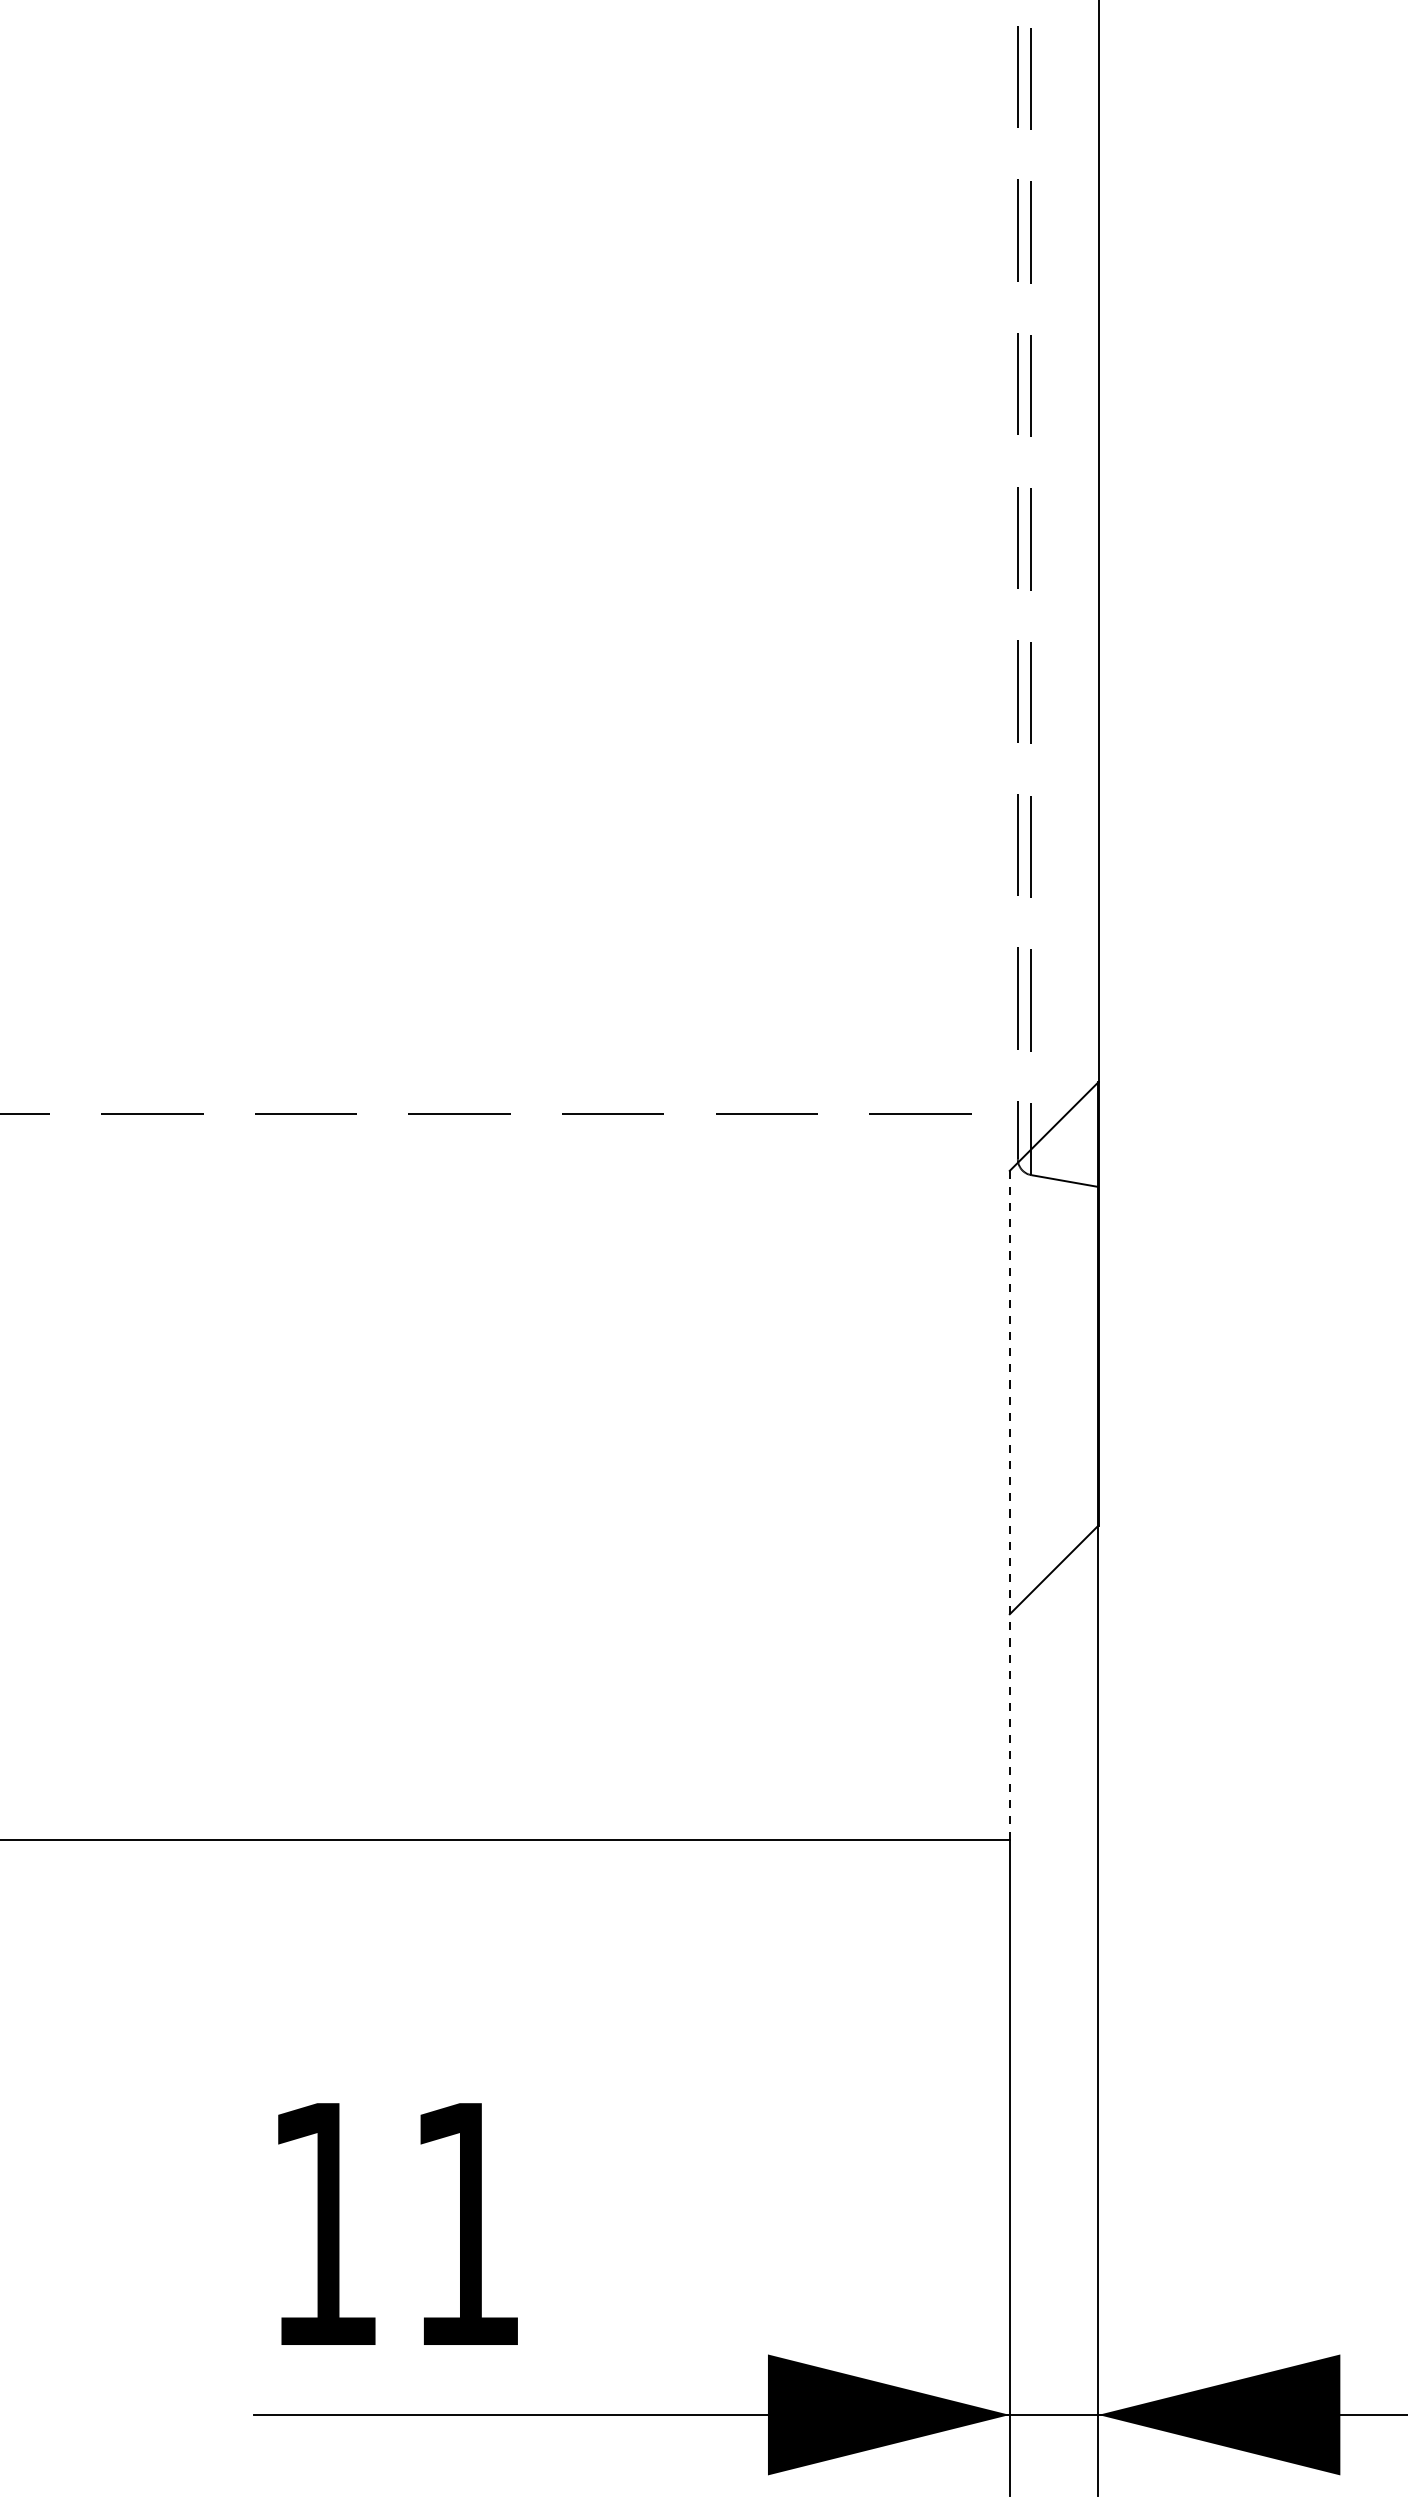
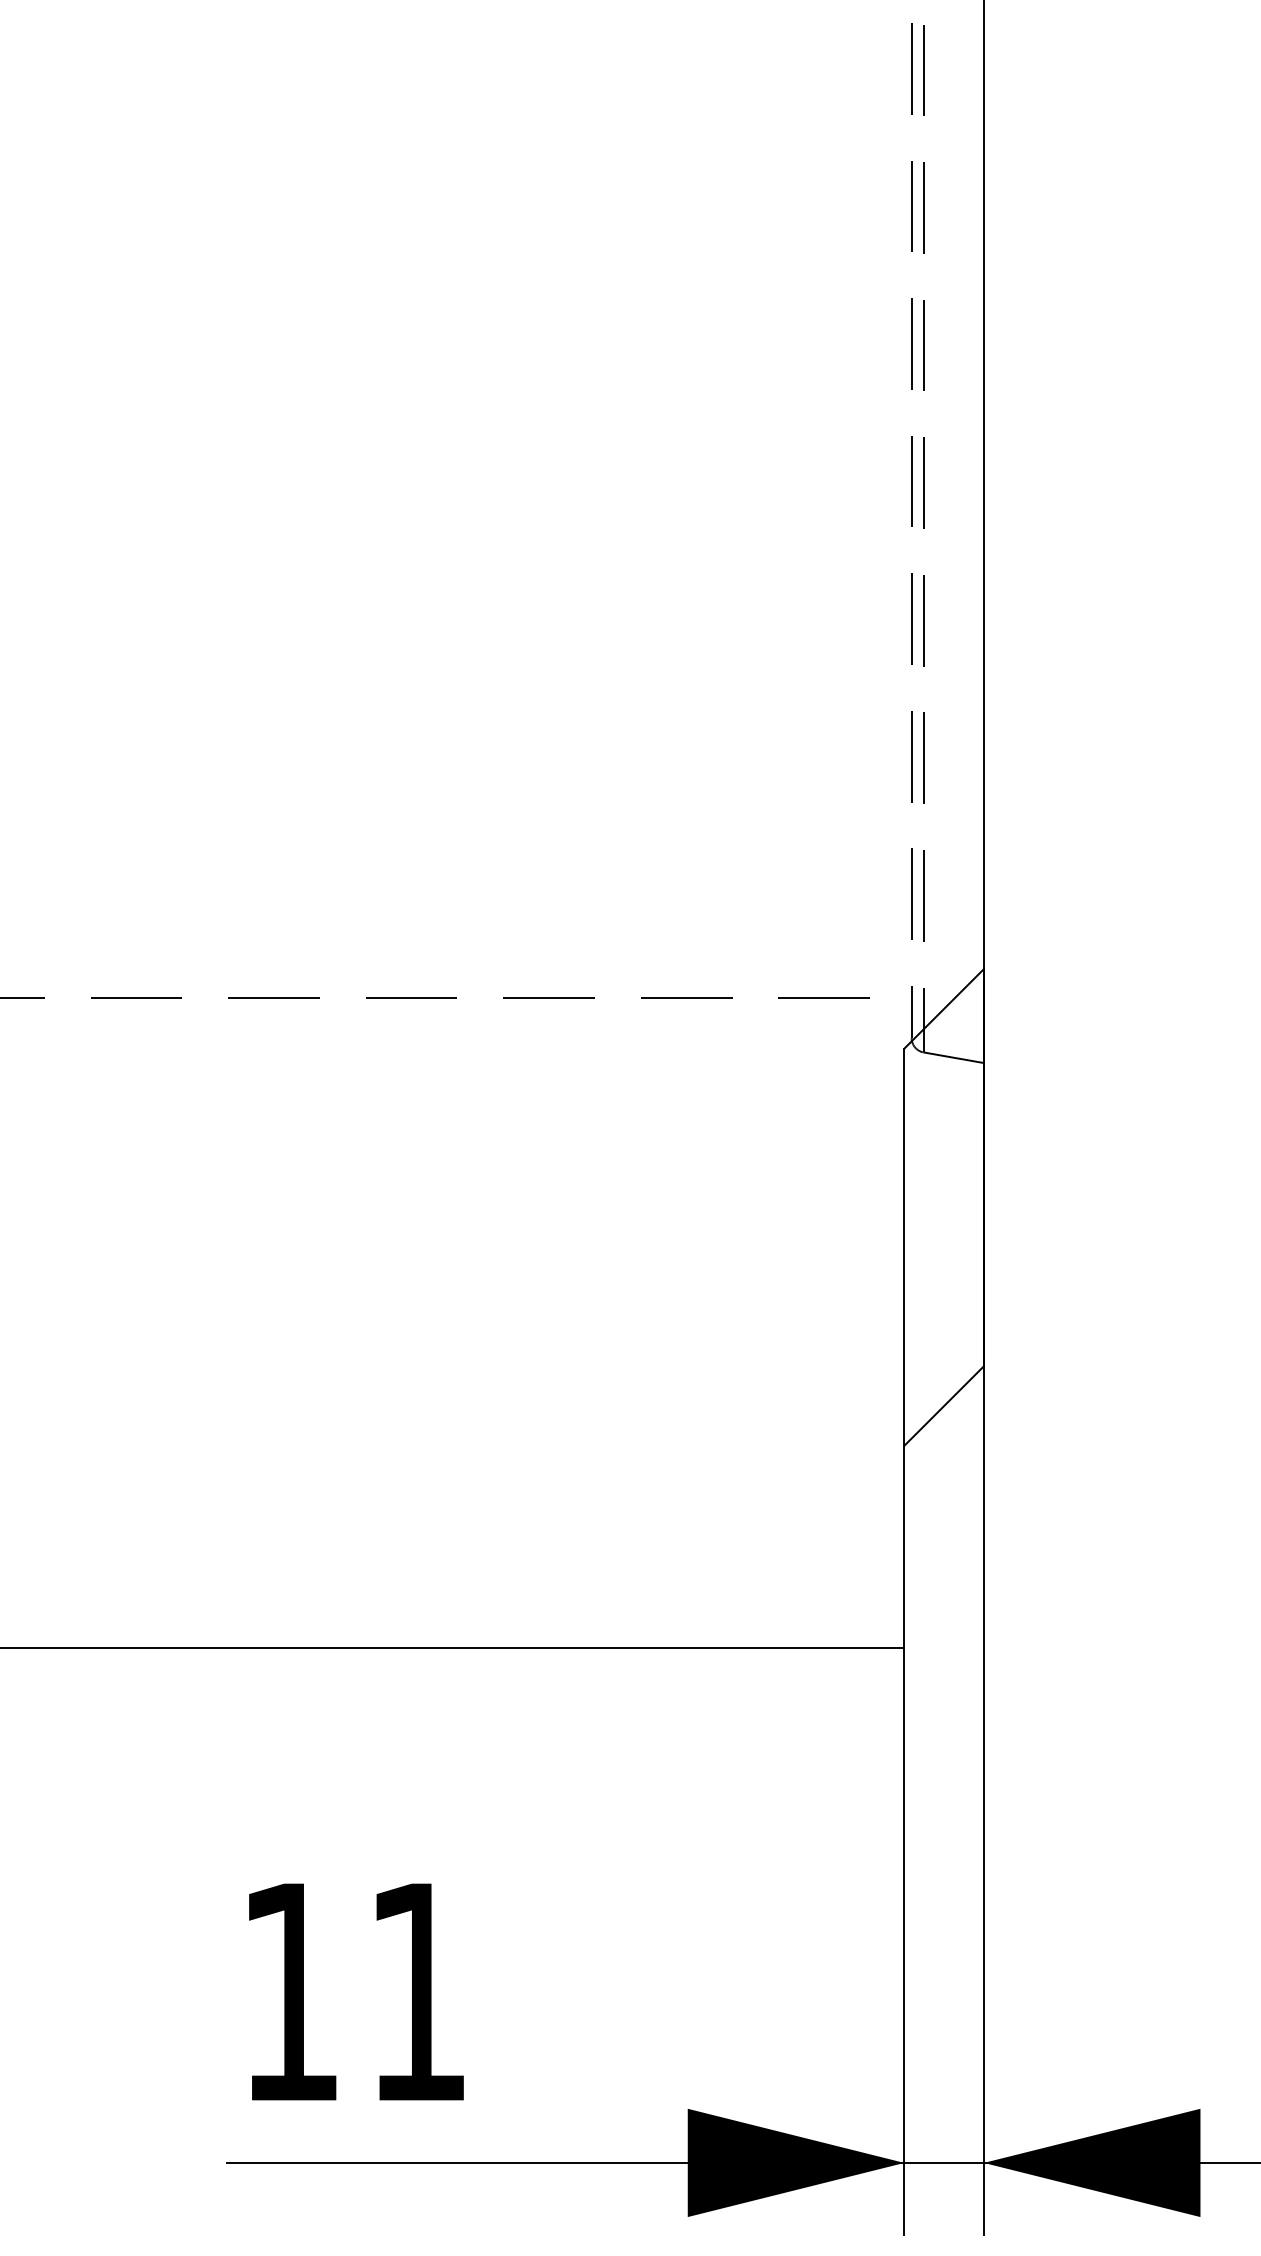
line: (1009, 1505) -> (904, 1348), dashed -> solid

